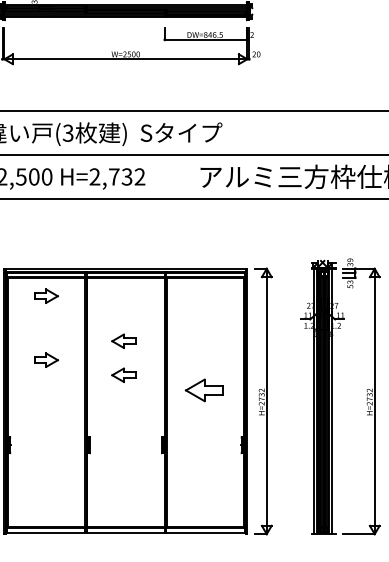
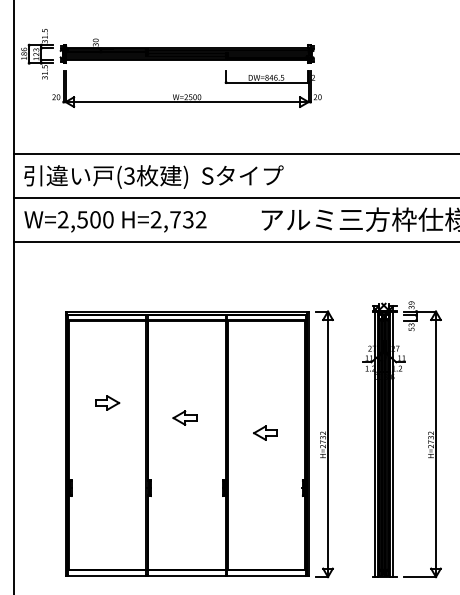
part: (46, 295) -> (107, 338), removed
part: (123, 340) -> (184, 383), removed
part: (204, 389) -> (265, 432), size x0.62

